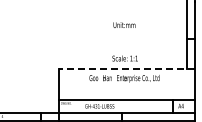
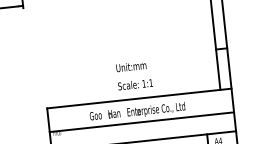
text: (124, 24) -> (131, 65), moved
line: (126, 68) -> (138, 98), dashed -> solid
line: (126, 86) -> (141, 122), added

